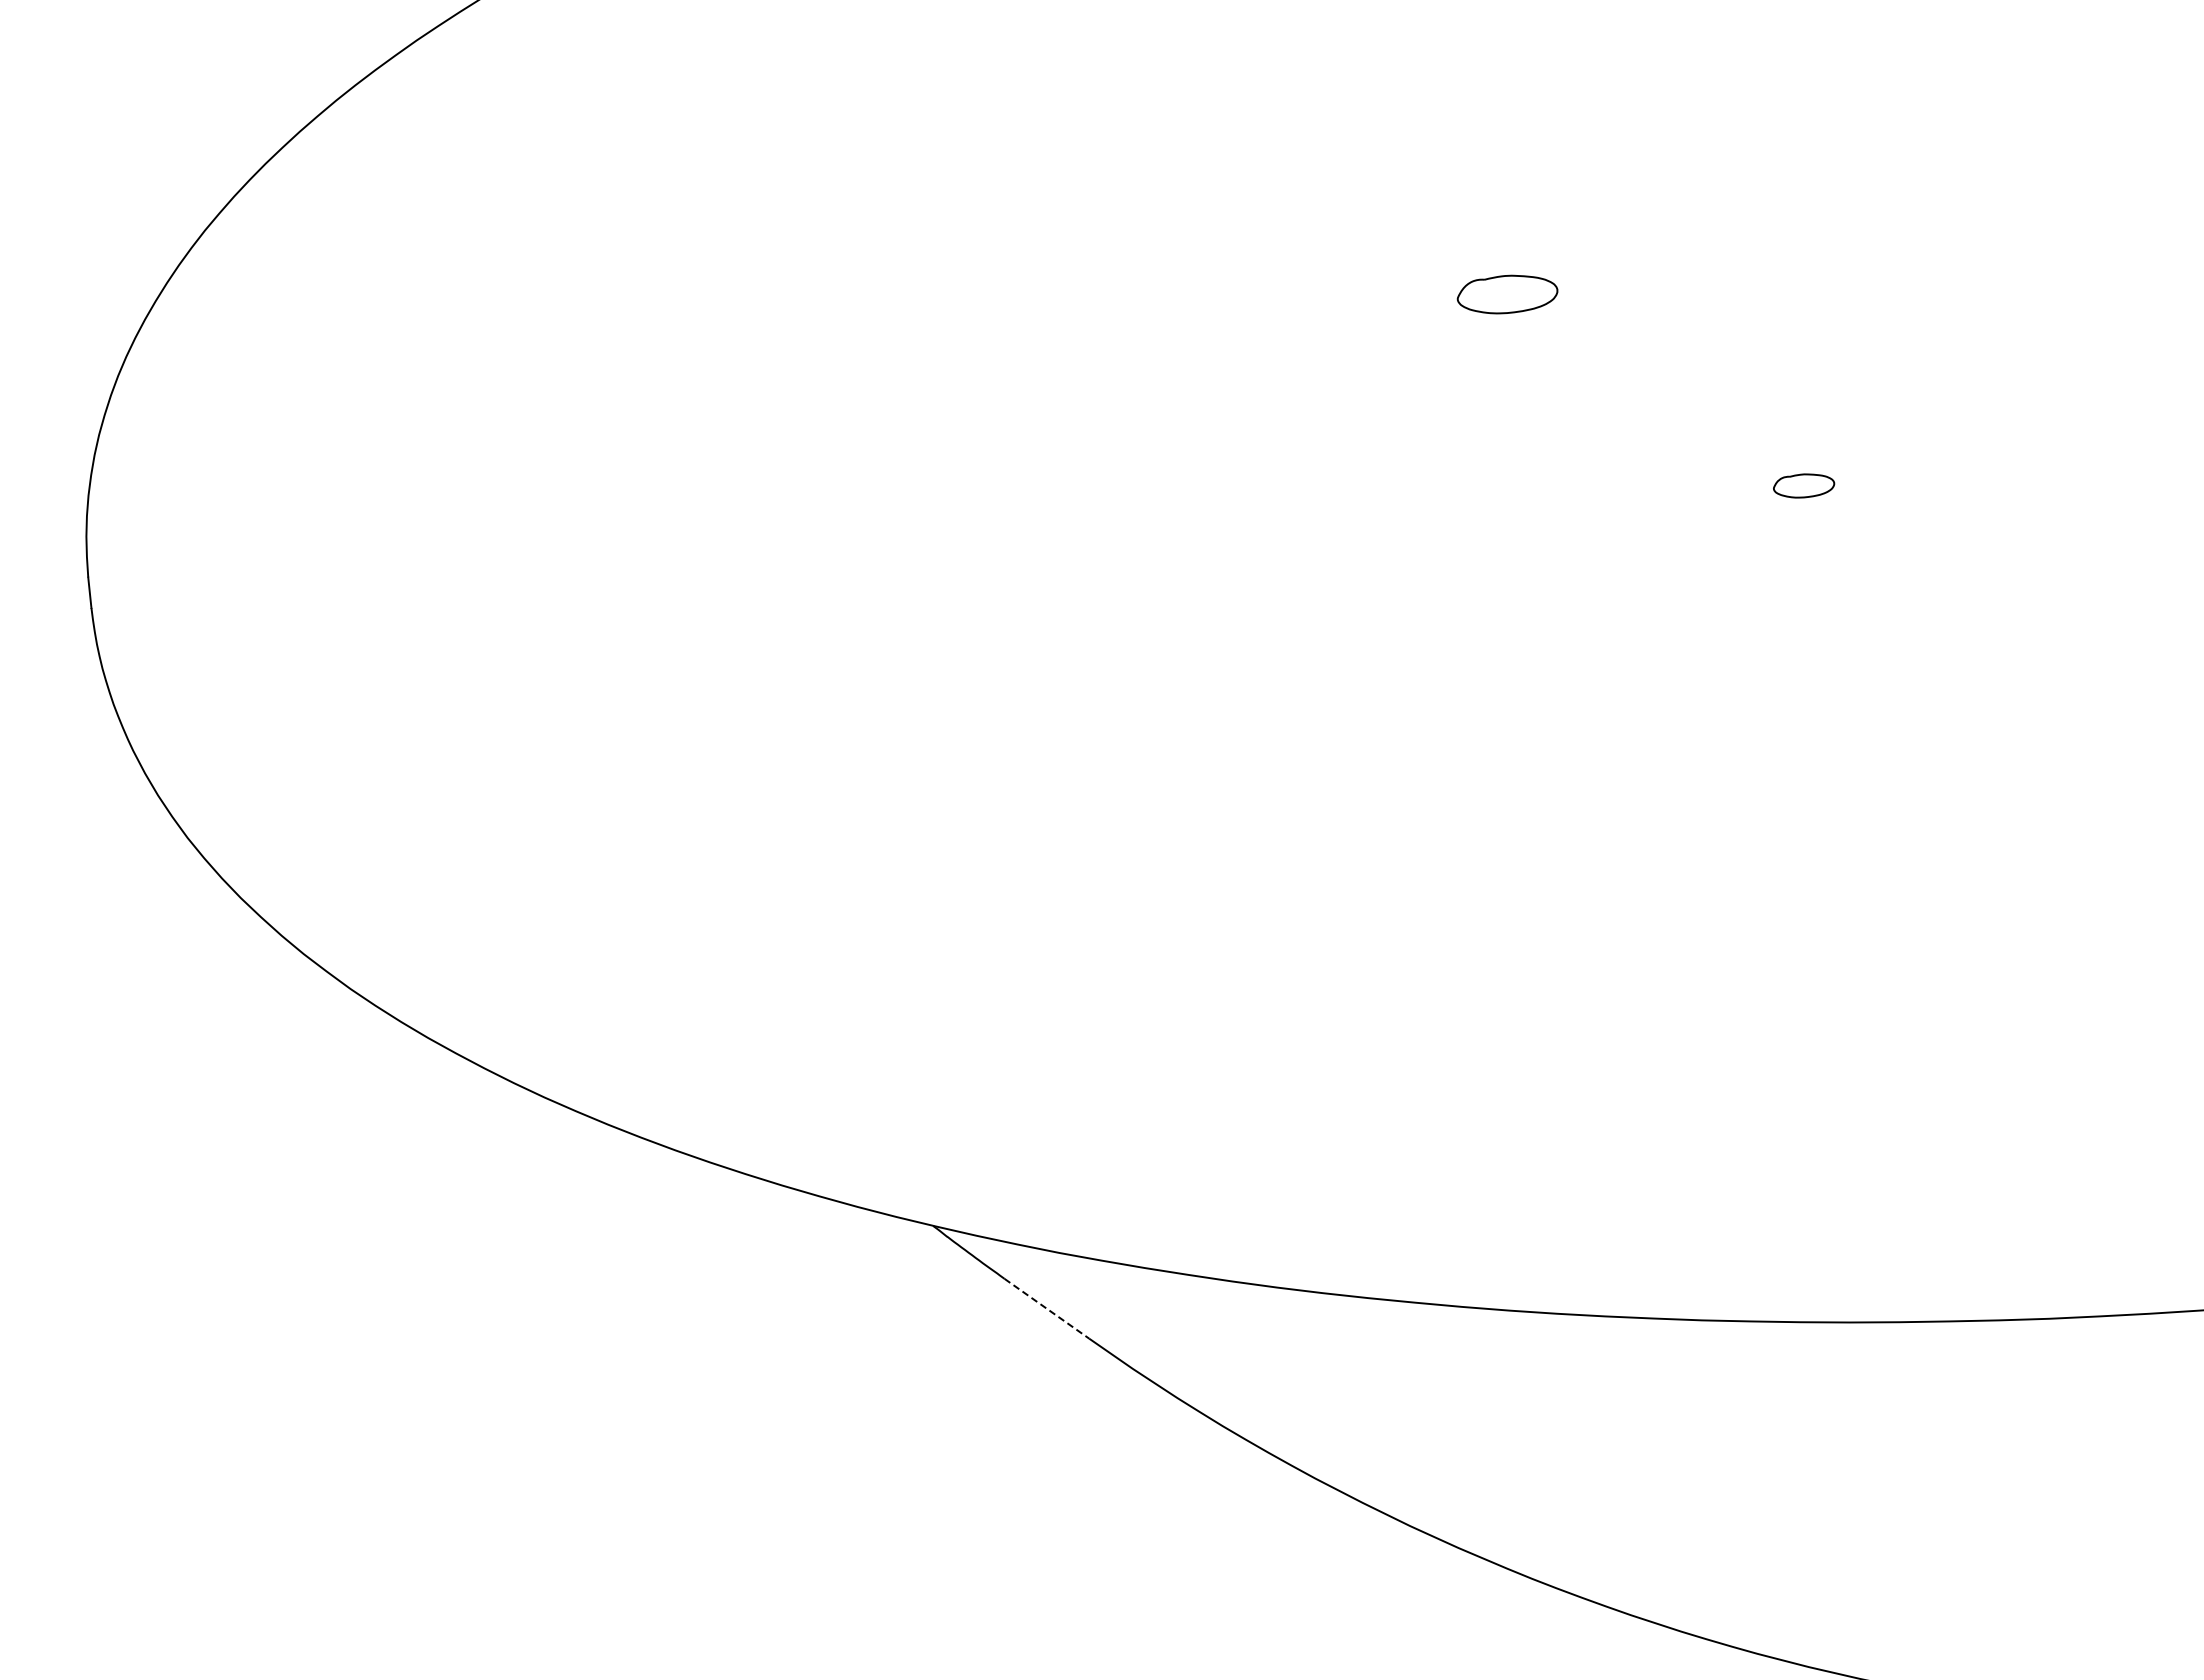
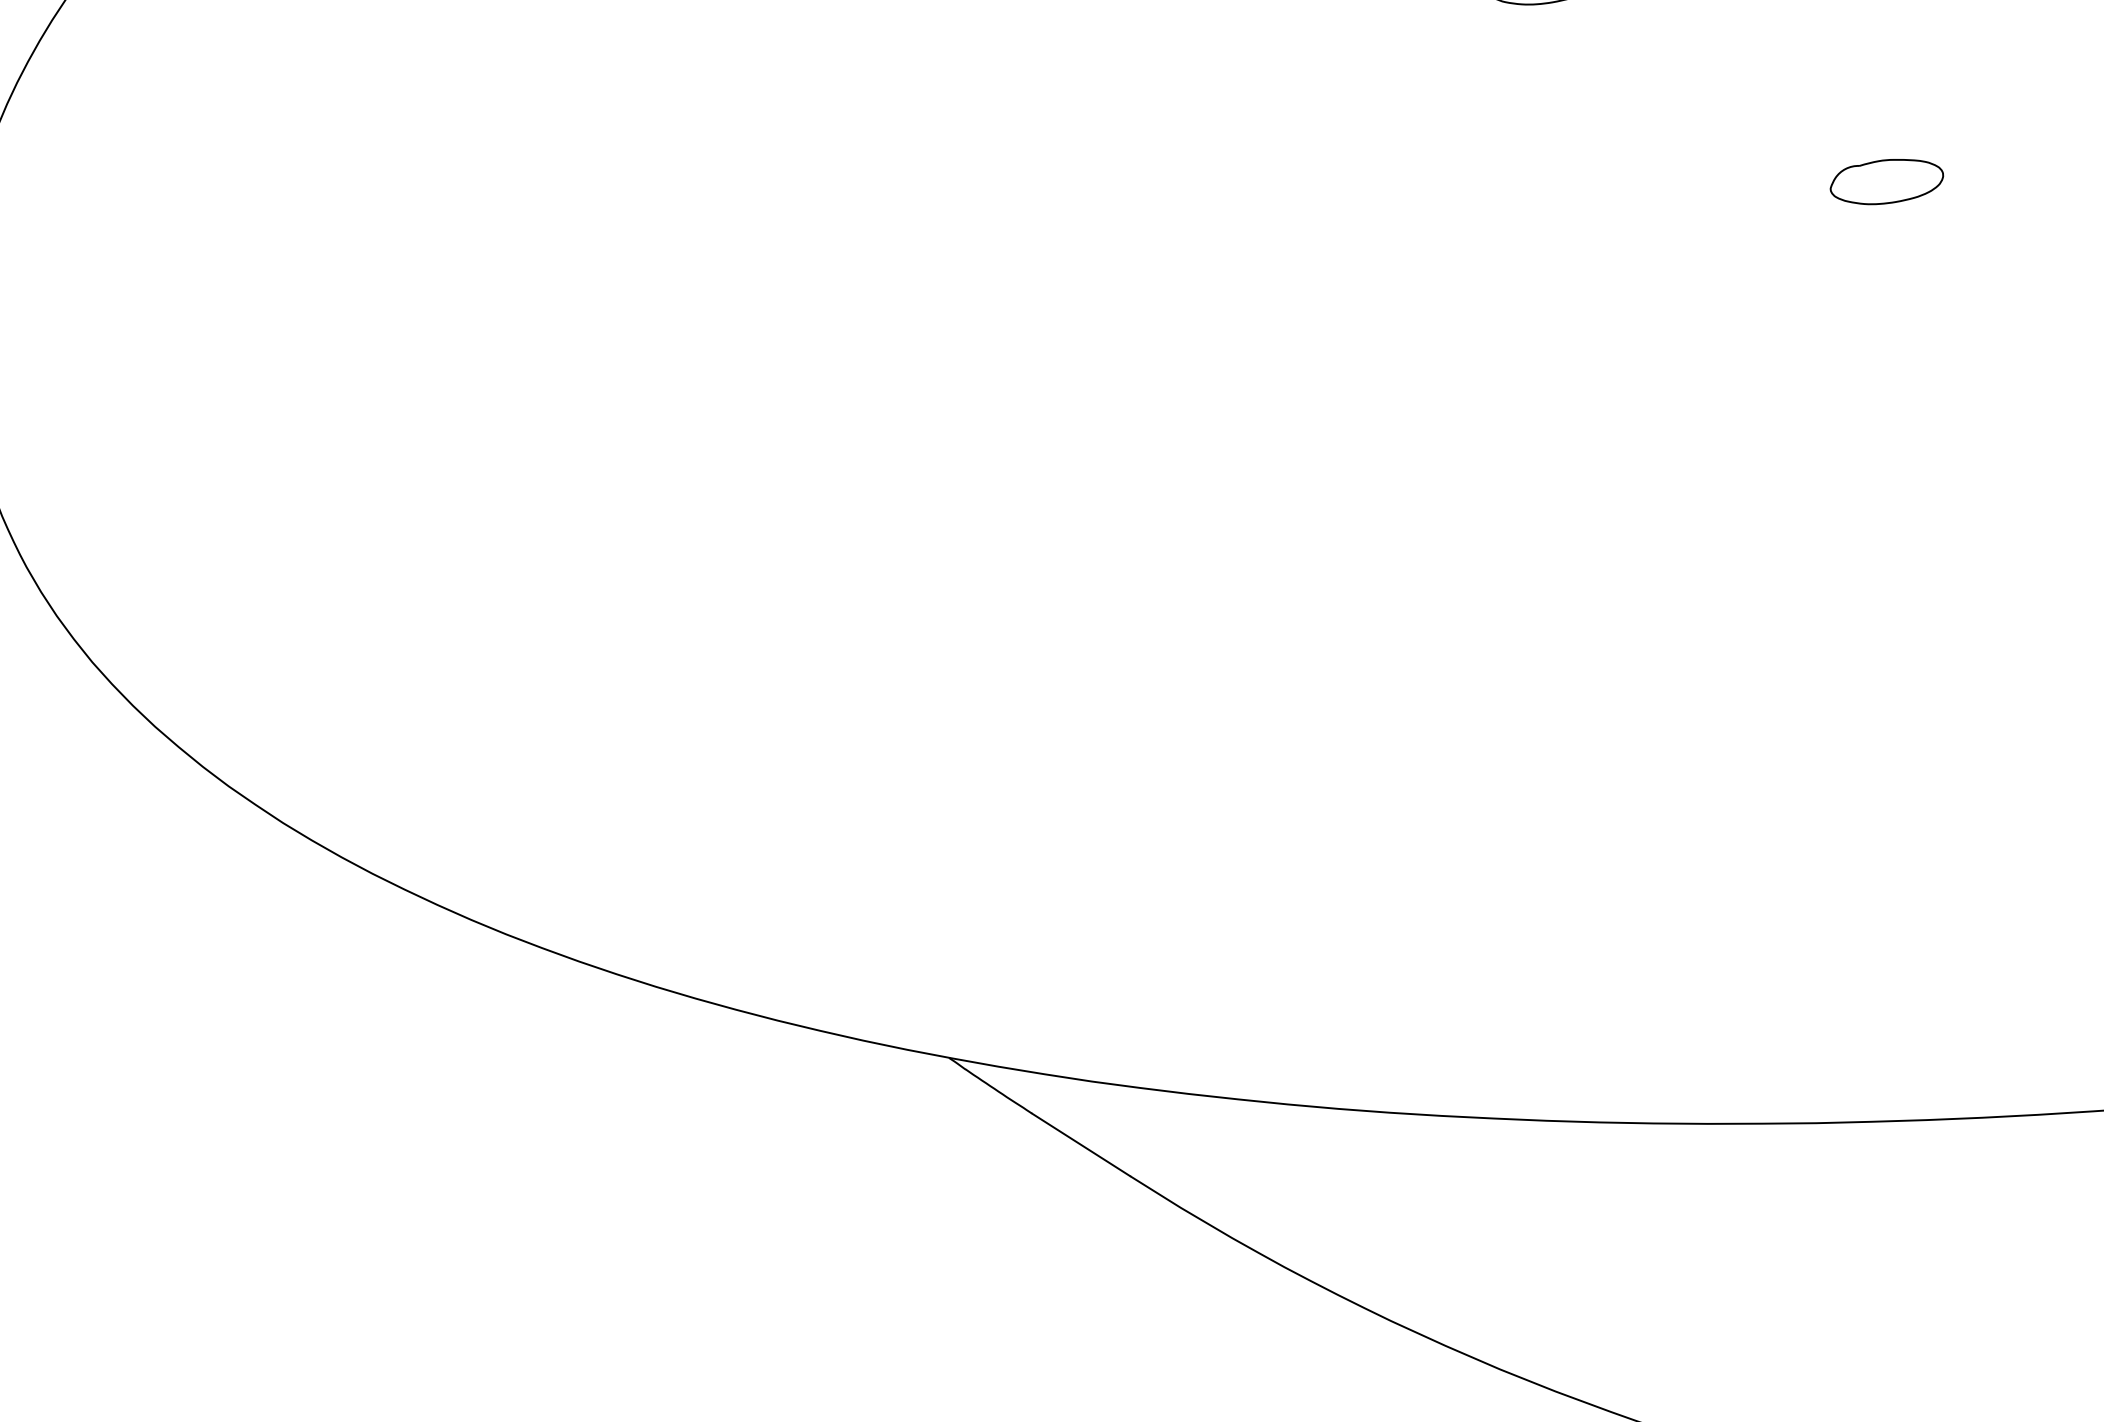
part: (1803, 485) -> (1886, 181), size x1.67
line: (1046, 1308) -> (1080, 1144), dashed -> solid

